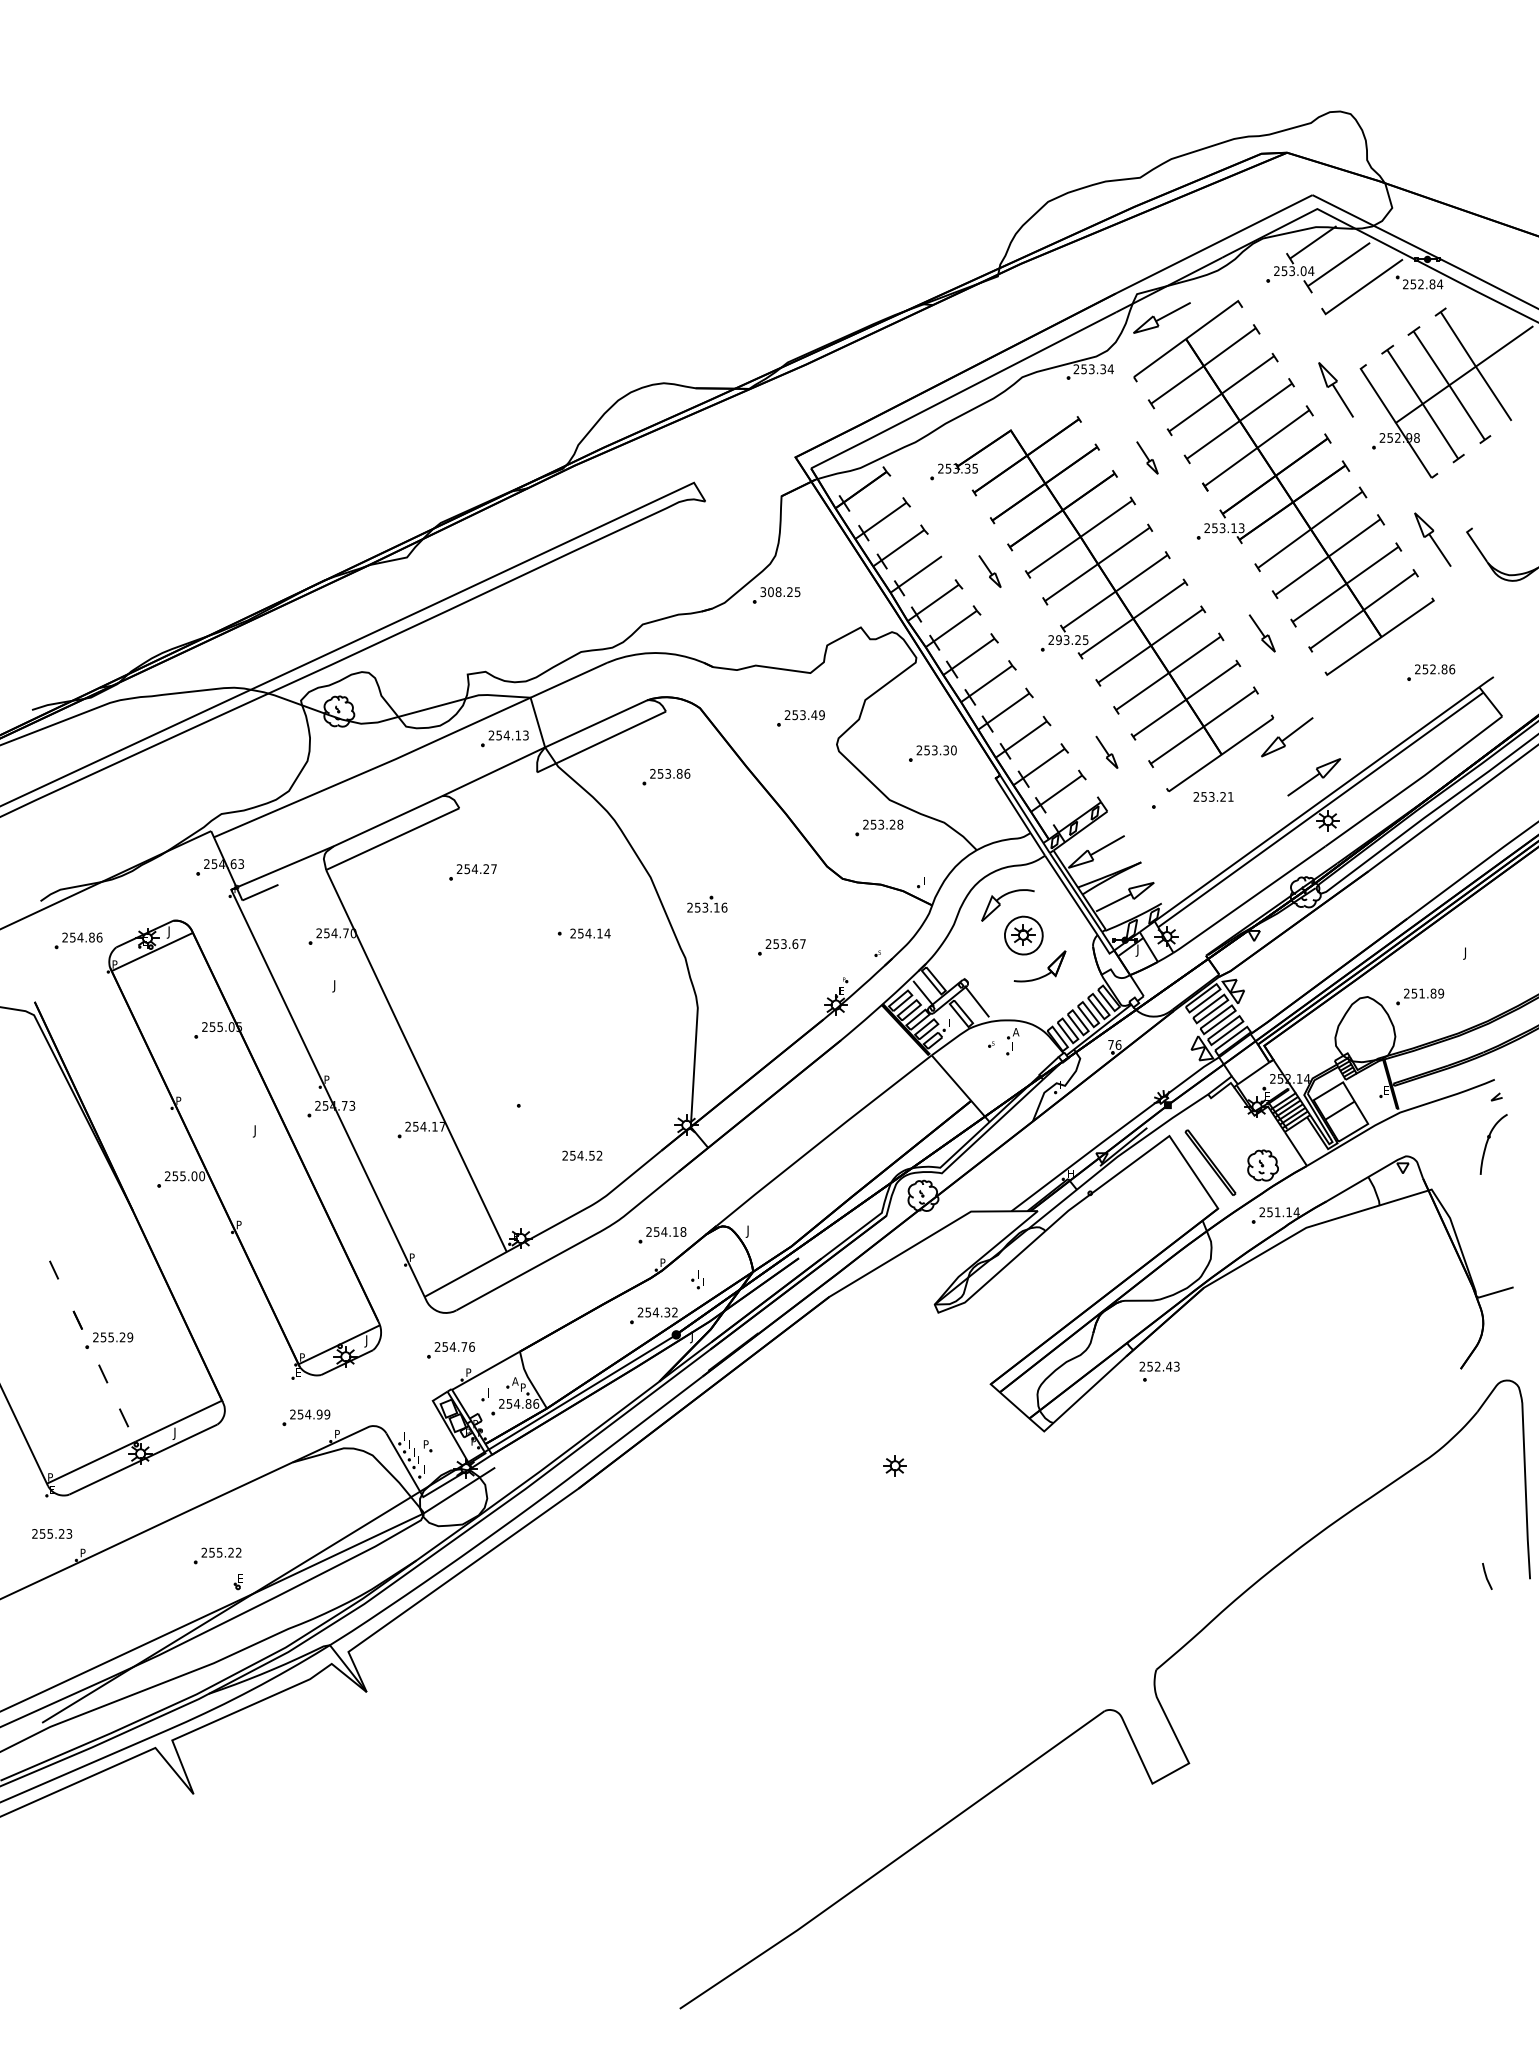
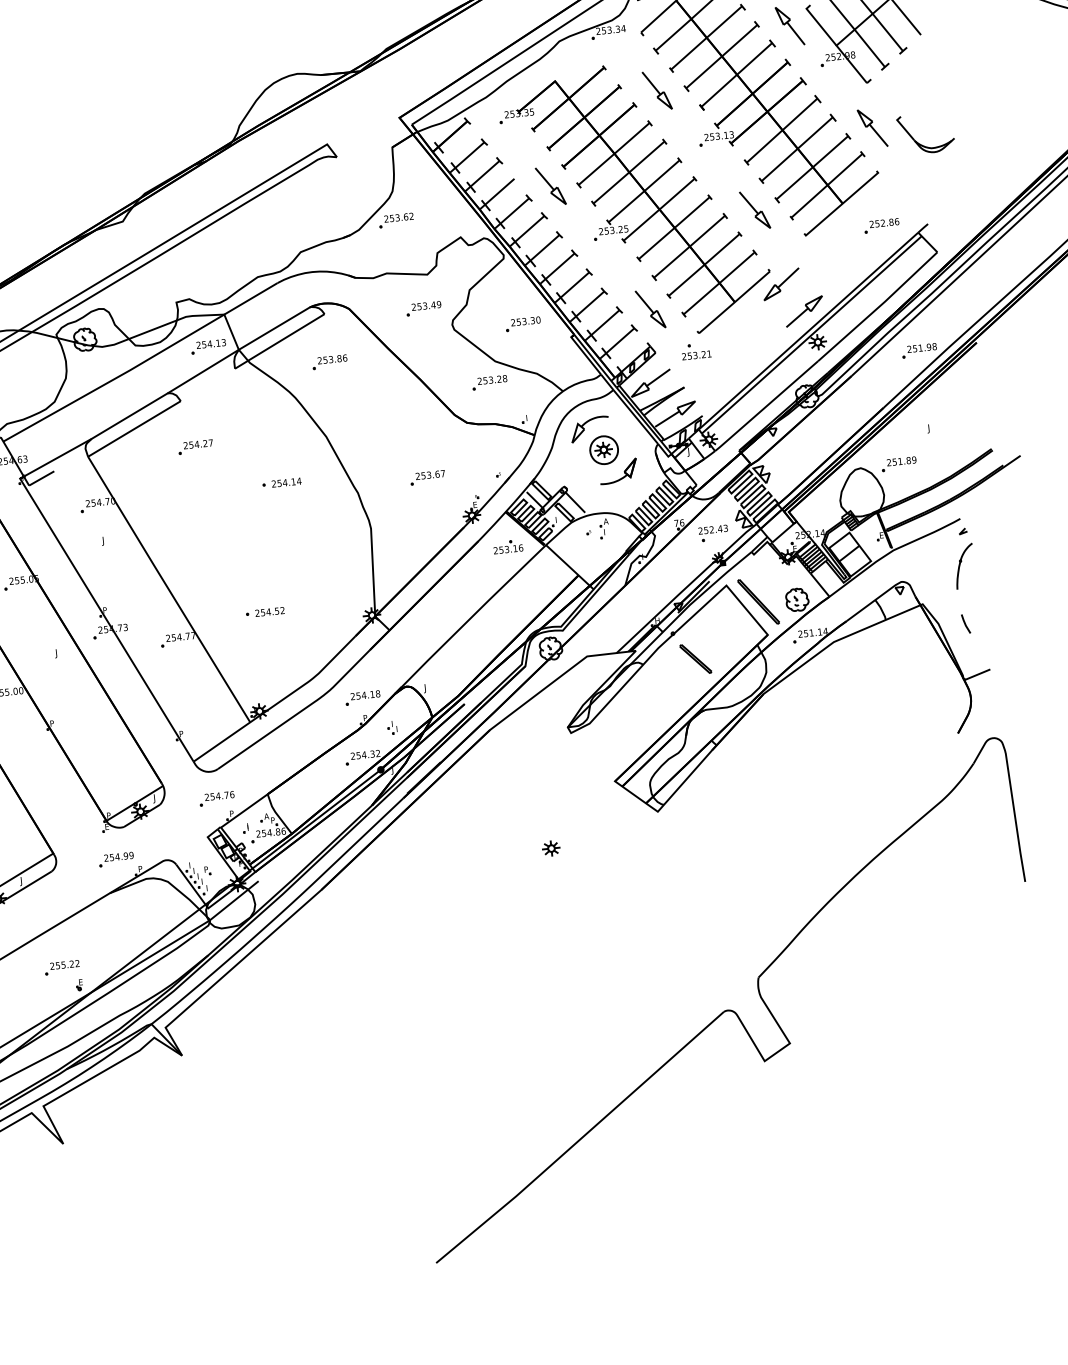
part: (1147, 457) -> (657, 90), size x1.67
part: (989, 571) -> (550, 186), size x1.67
text: (780, 592) -> (399, 217), 308.25 -> 253.62
part: (1262, 633) -> (755, 210), size x1.43
text: (1058, 639) -> (606, 230), 293.25 -> 253.25
part: (1106, 752) -> (650, 309), size x1.67
text: (1213, 796) -> (696, 355), moved
part: (1463, 846) -> (919, 350), added
part: (707, 903) -> (508, 546), moved
text: (434, 1126) -> (187, 636), 254.17 -> 254.77
text: (582, 1155) -> (270, 611), moved
part: (1117, 1230) -> (695, 658), added
part: (1159, 1371) -> (713, 533), moved
line: (1487, 1576) -> (966, 624), moved

